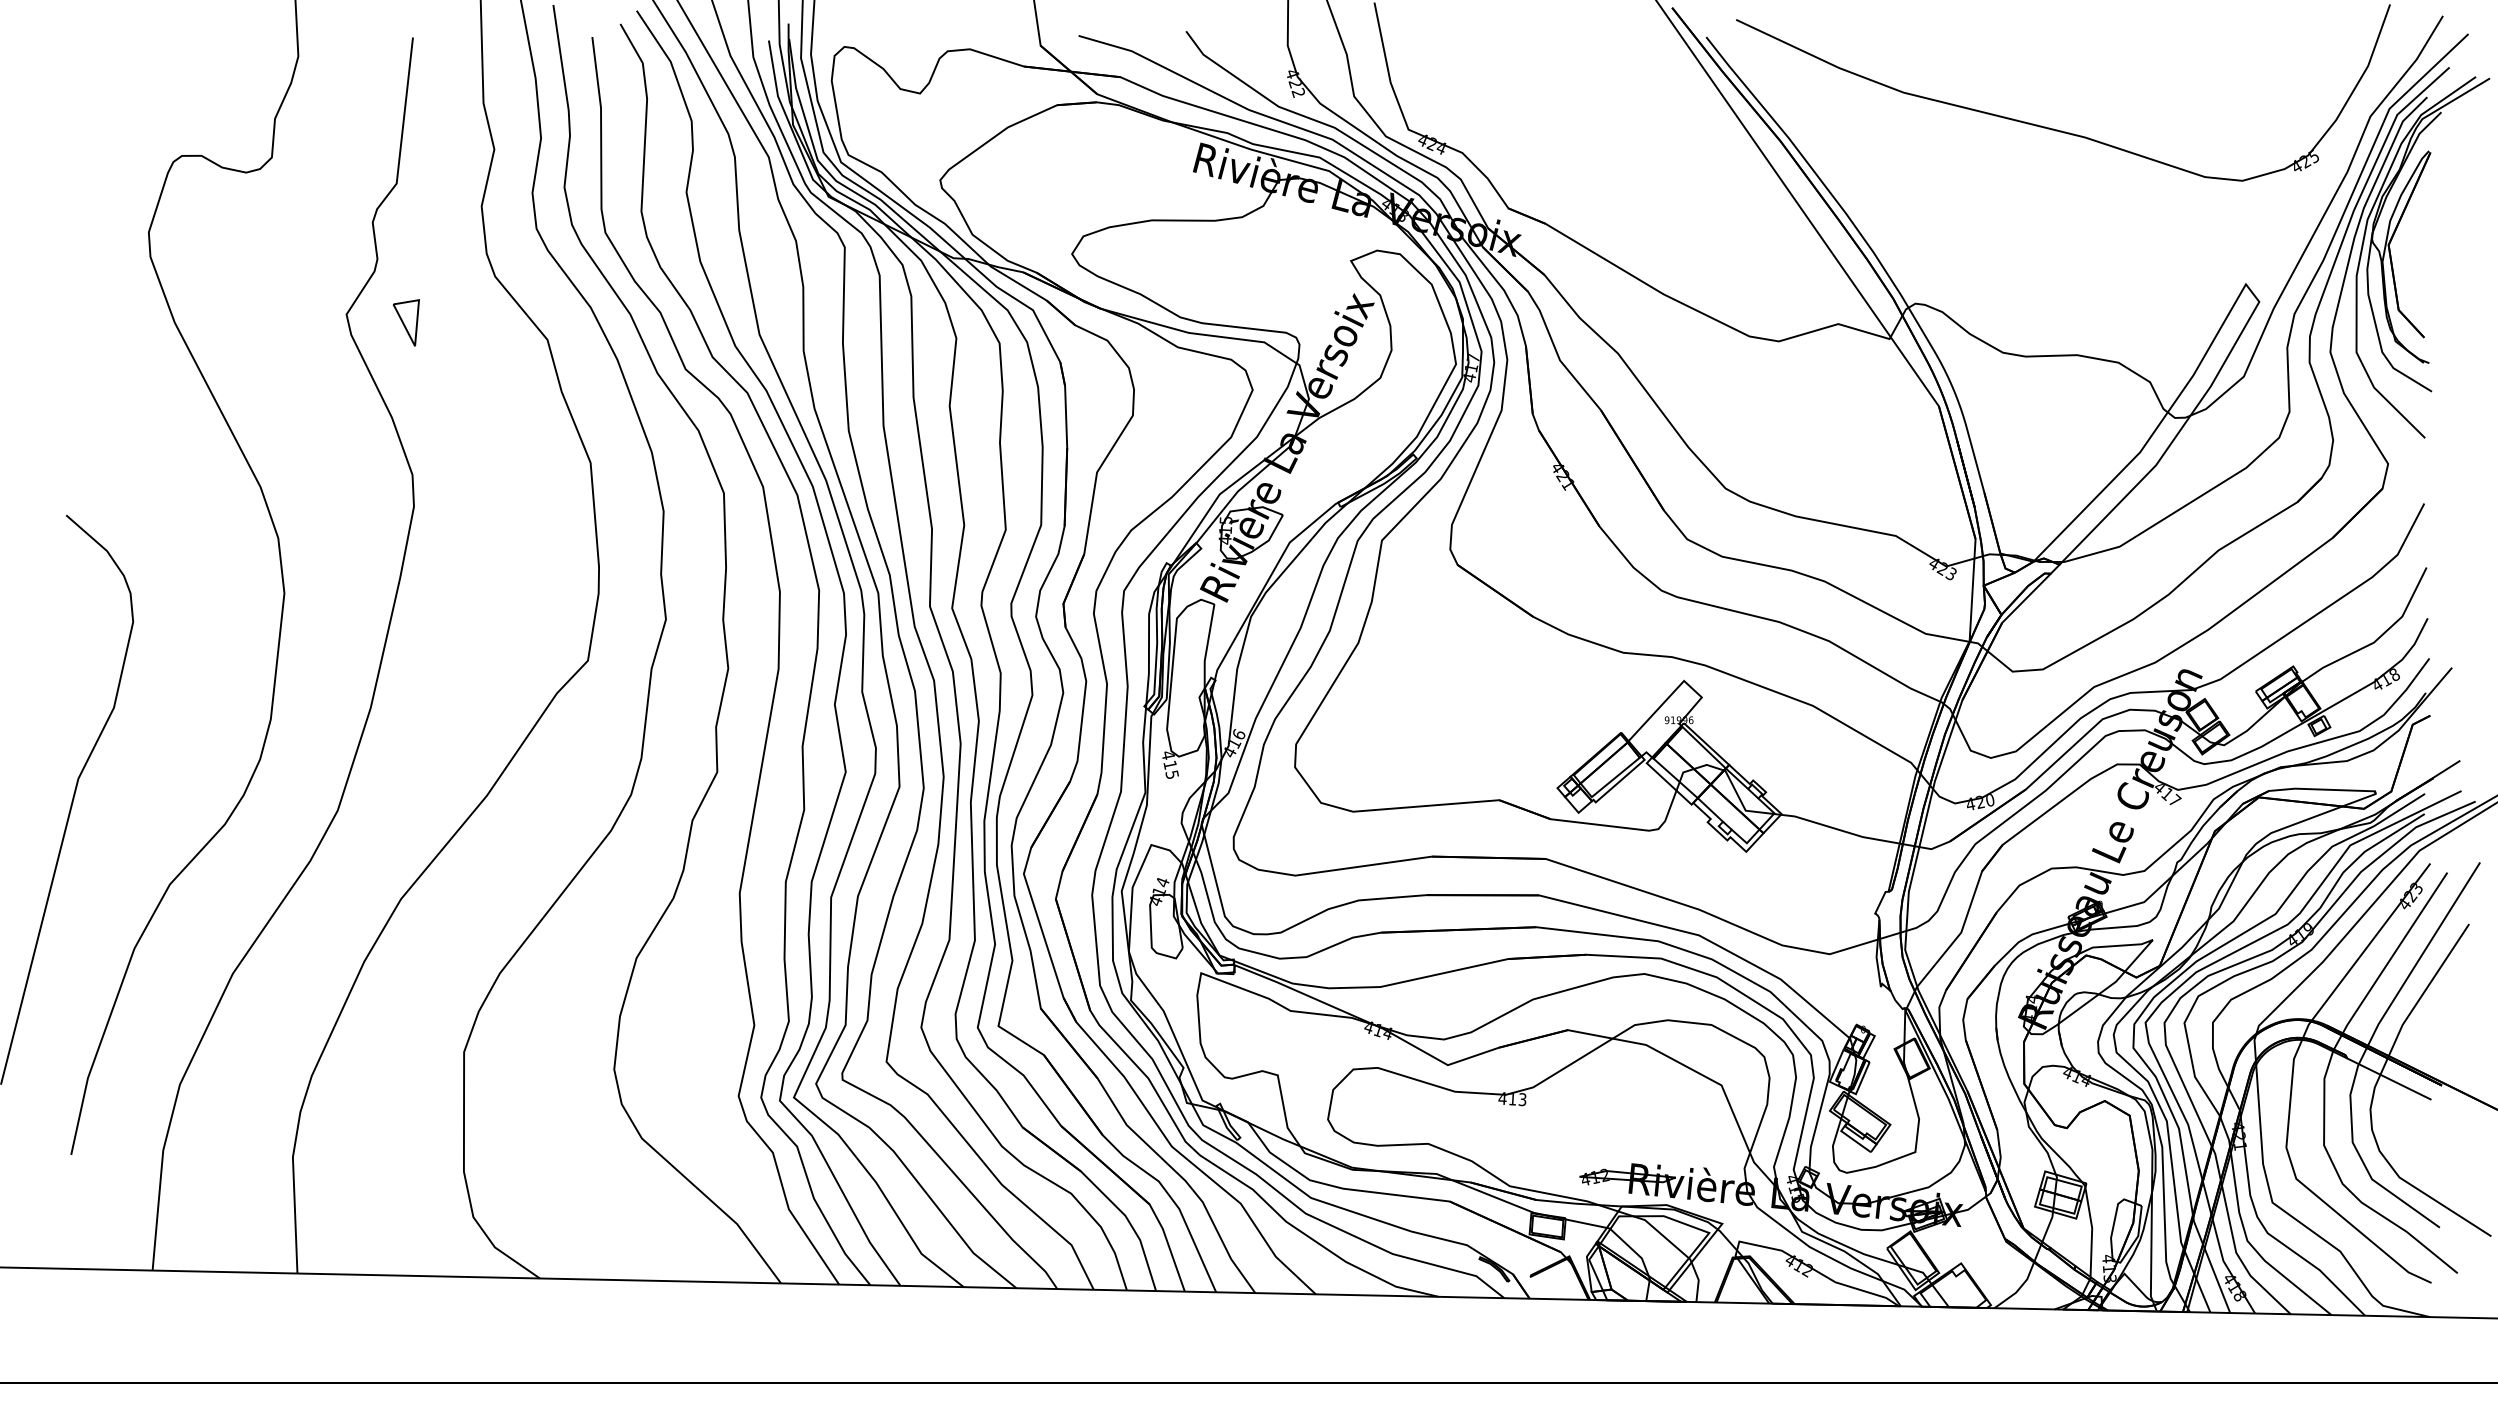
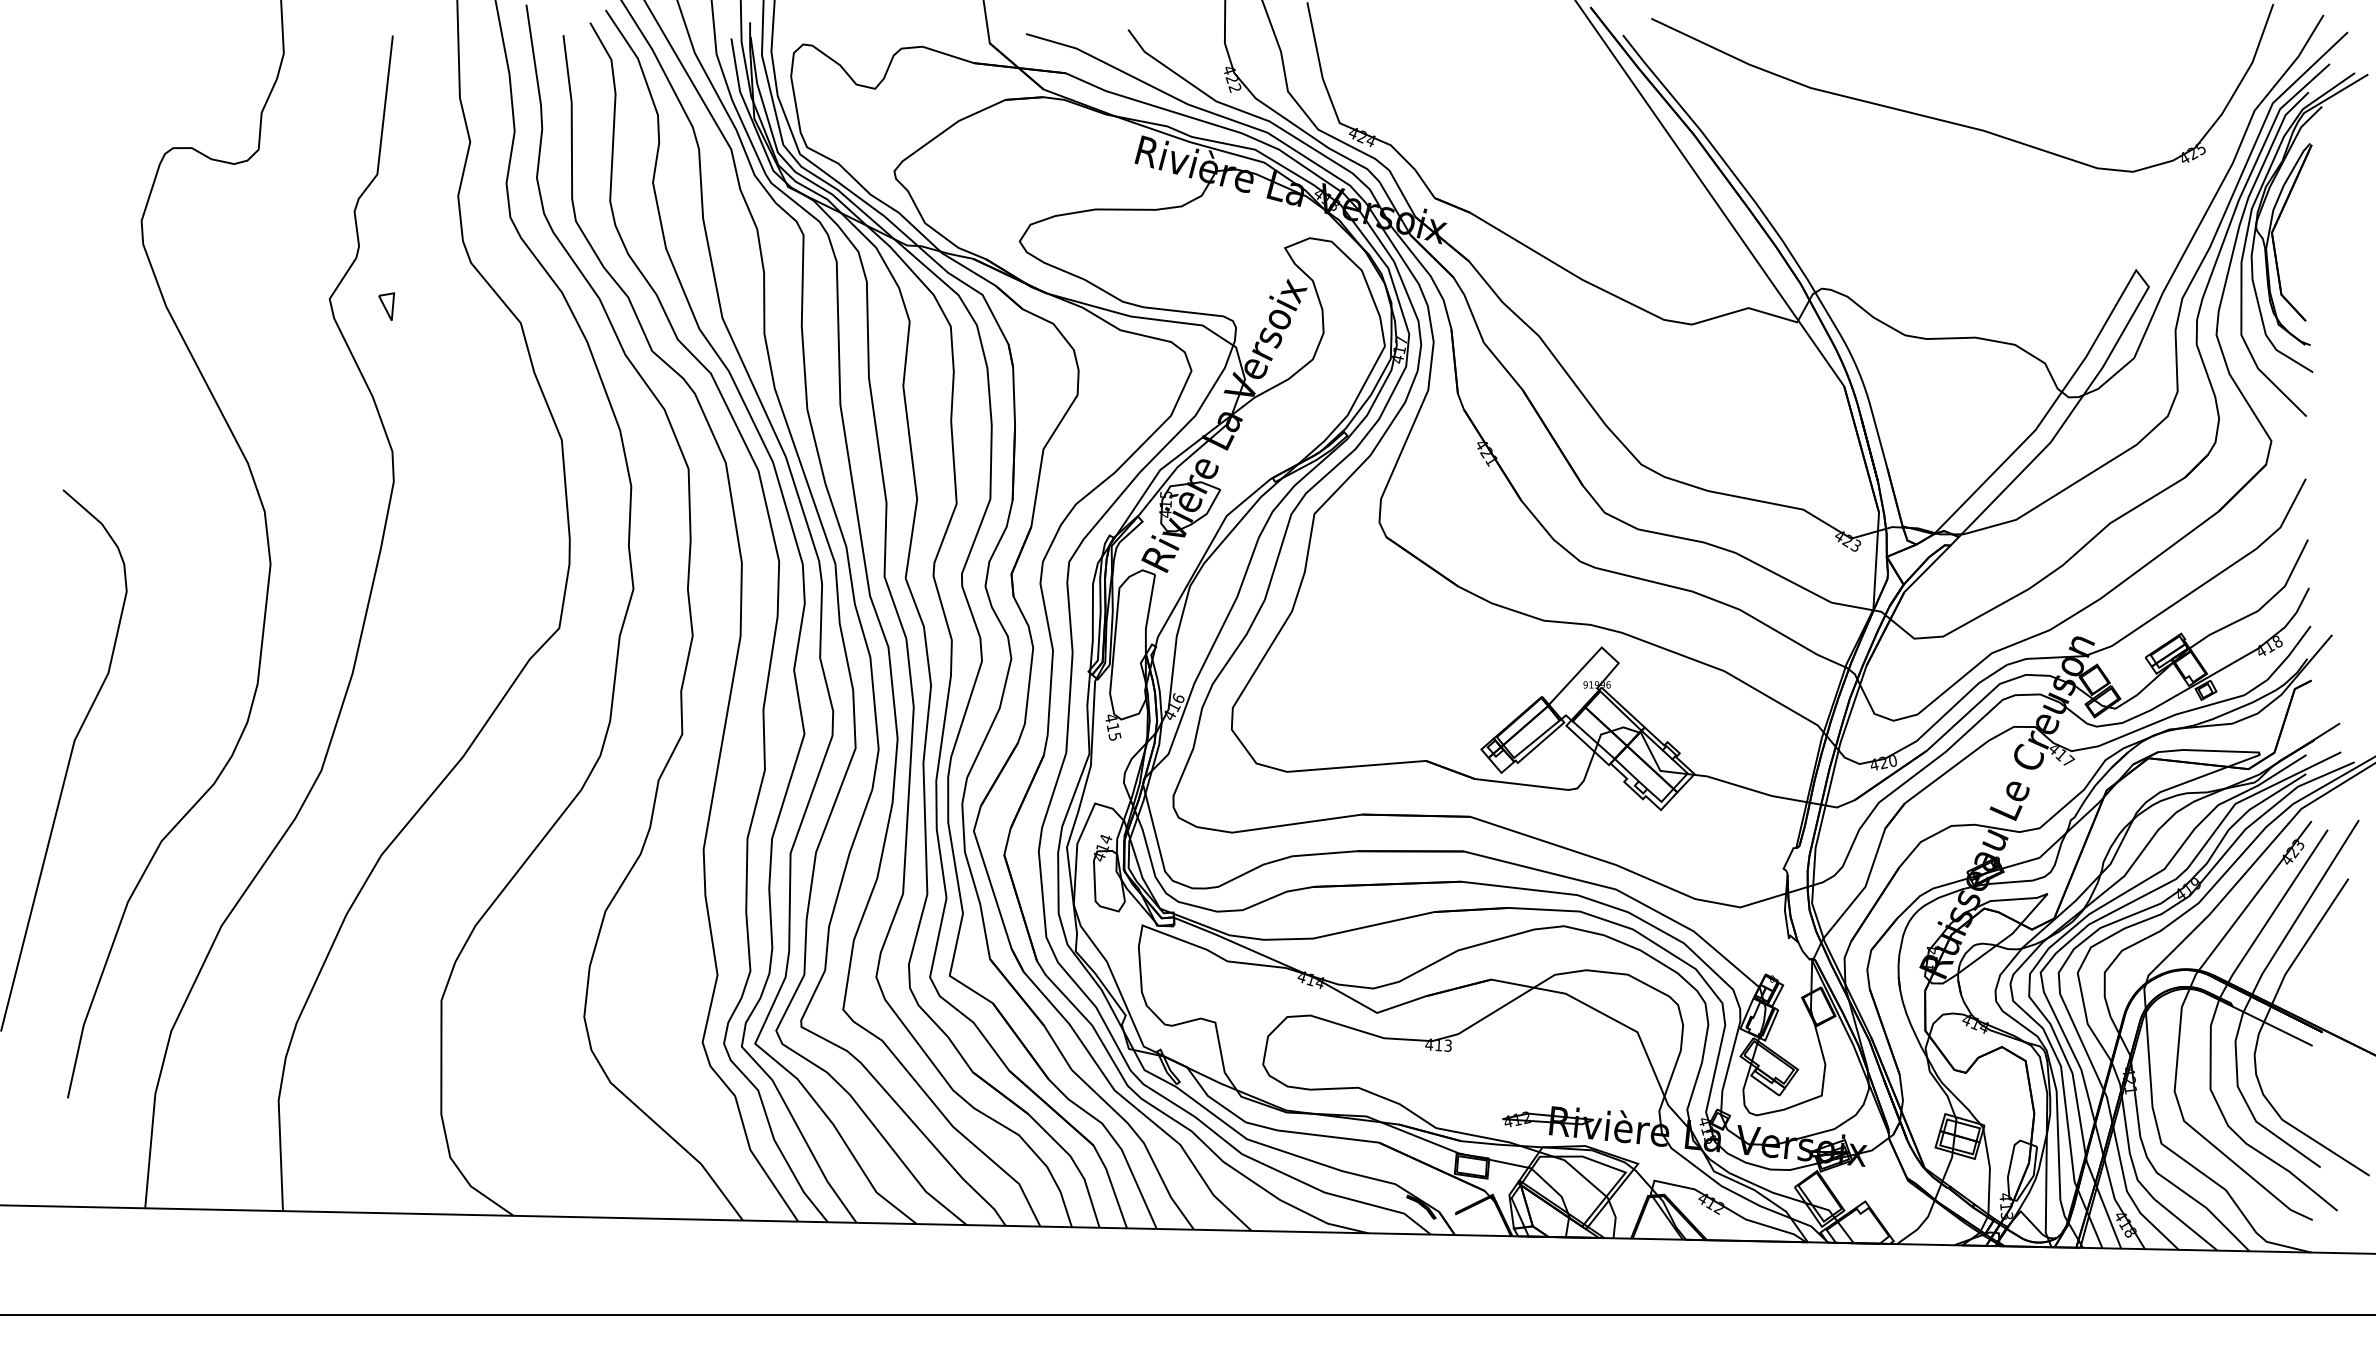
part: (406, 322) -> (386, 306), size x0.62

